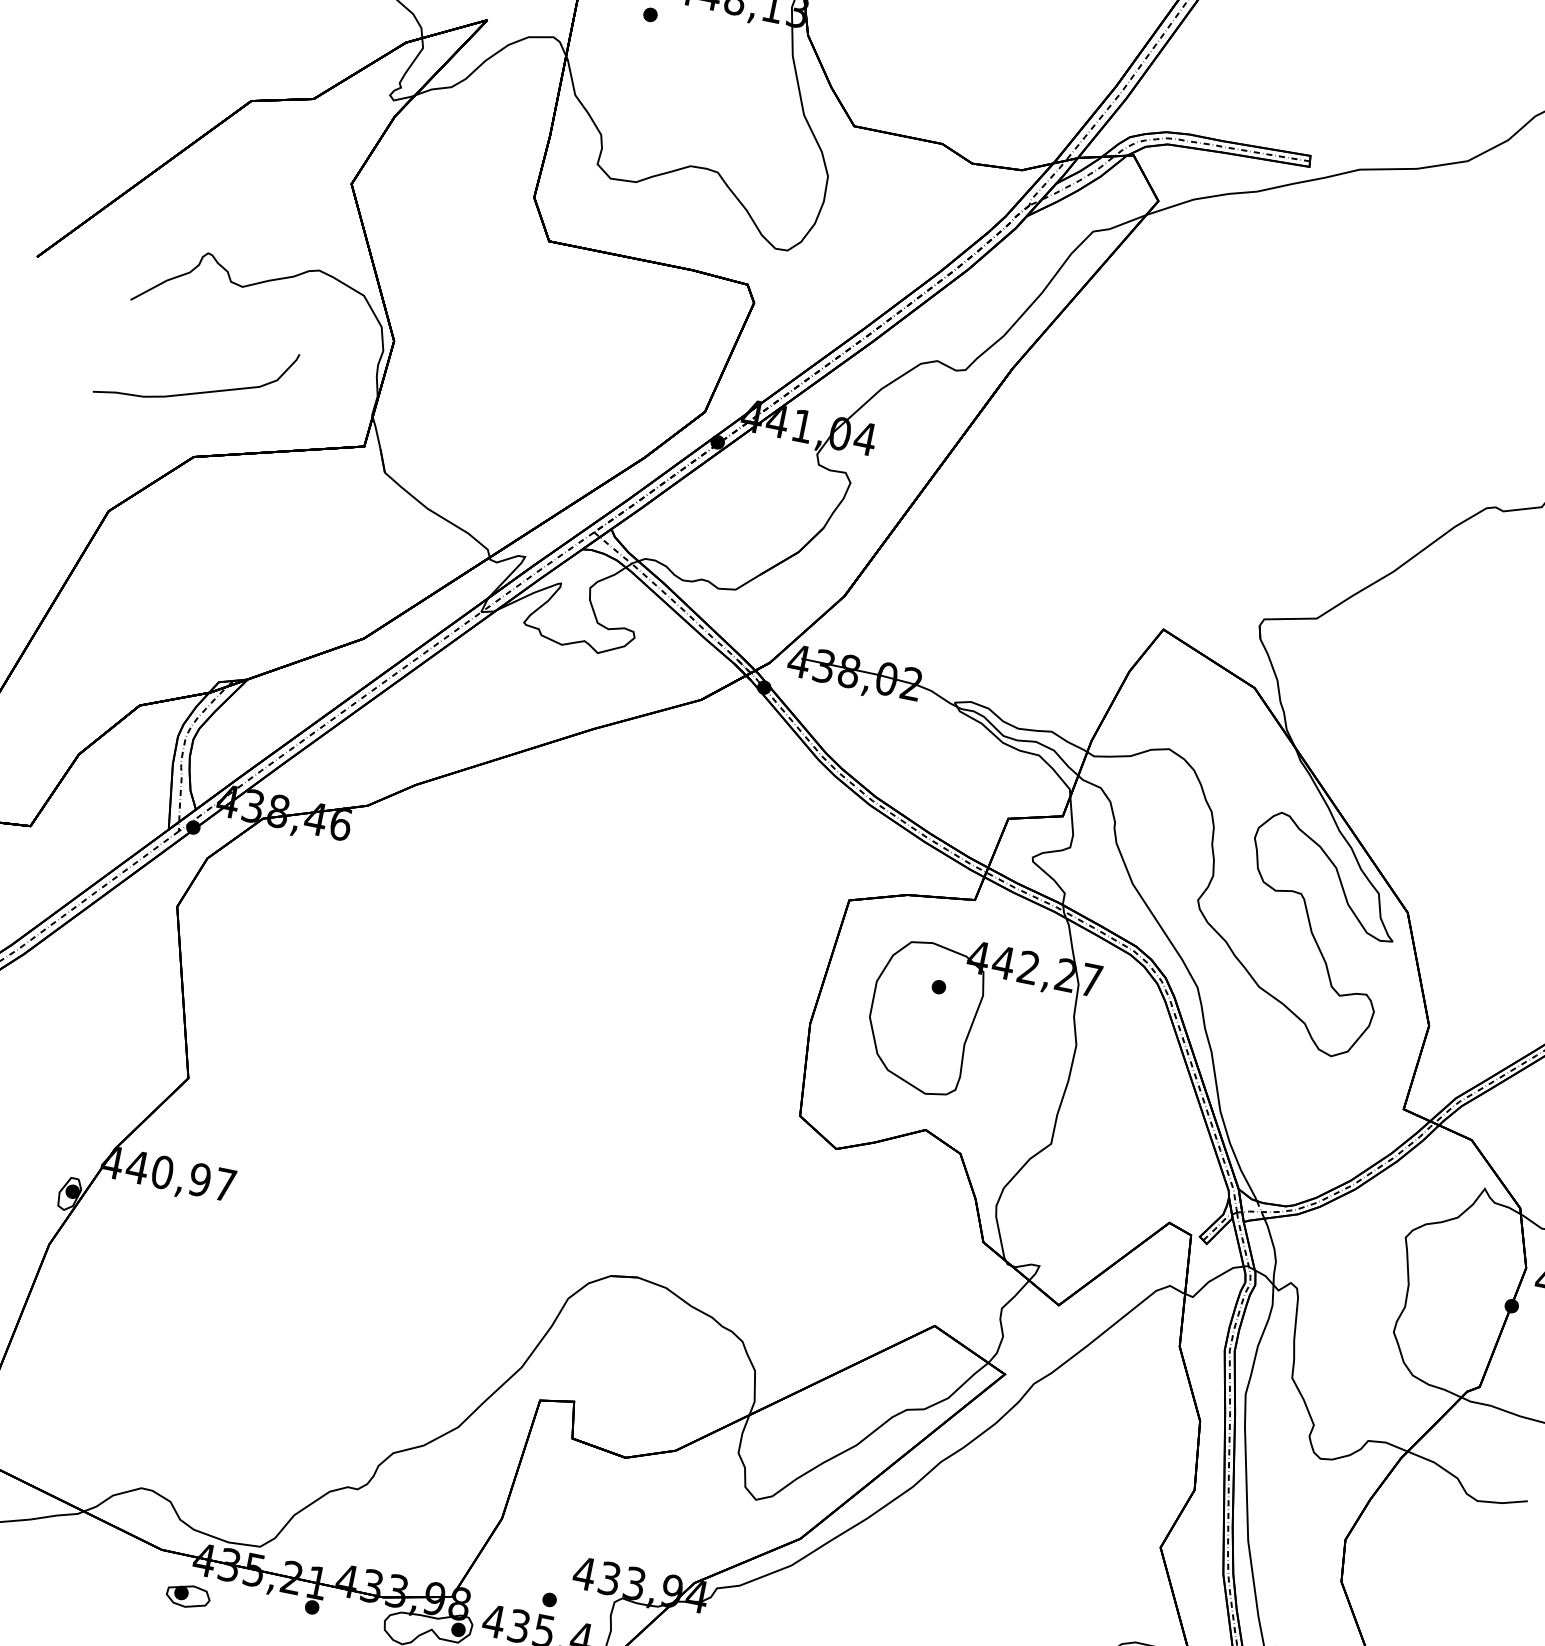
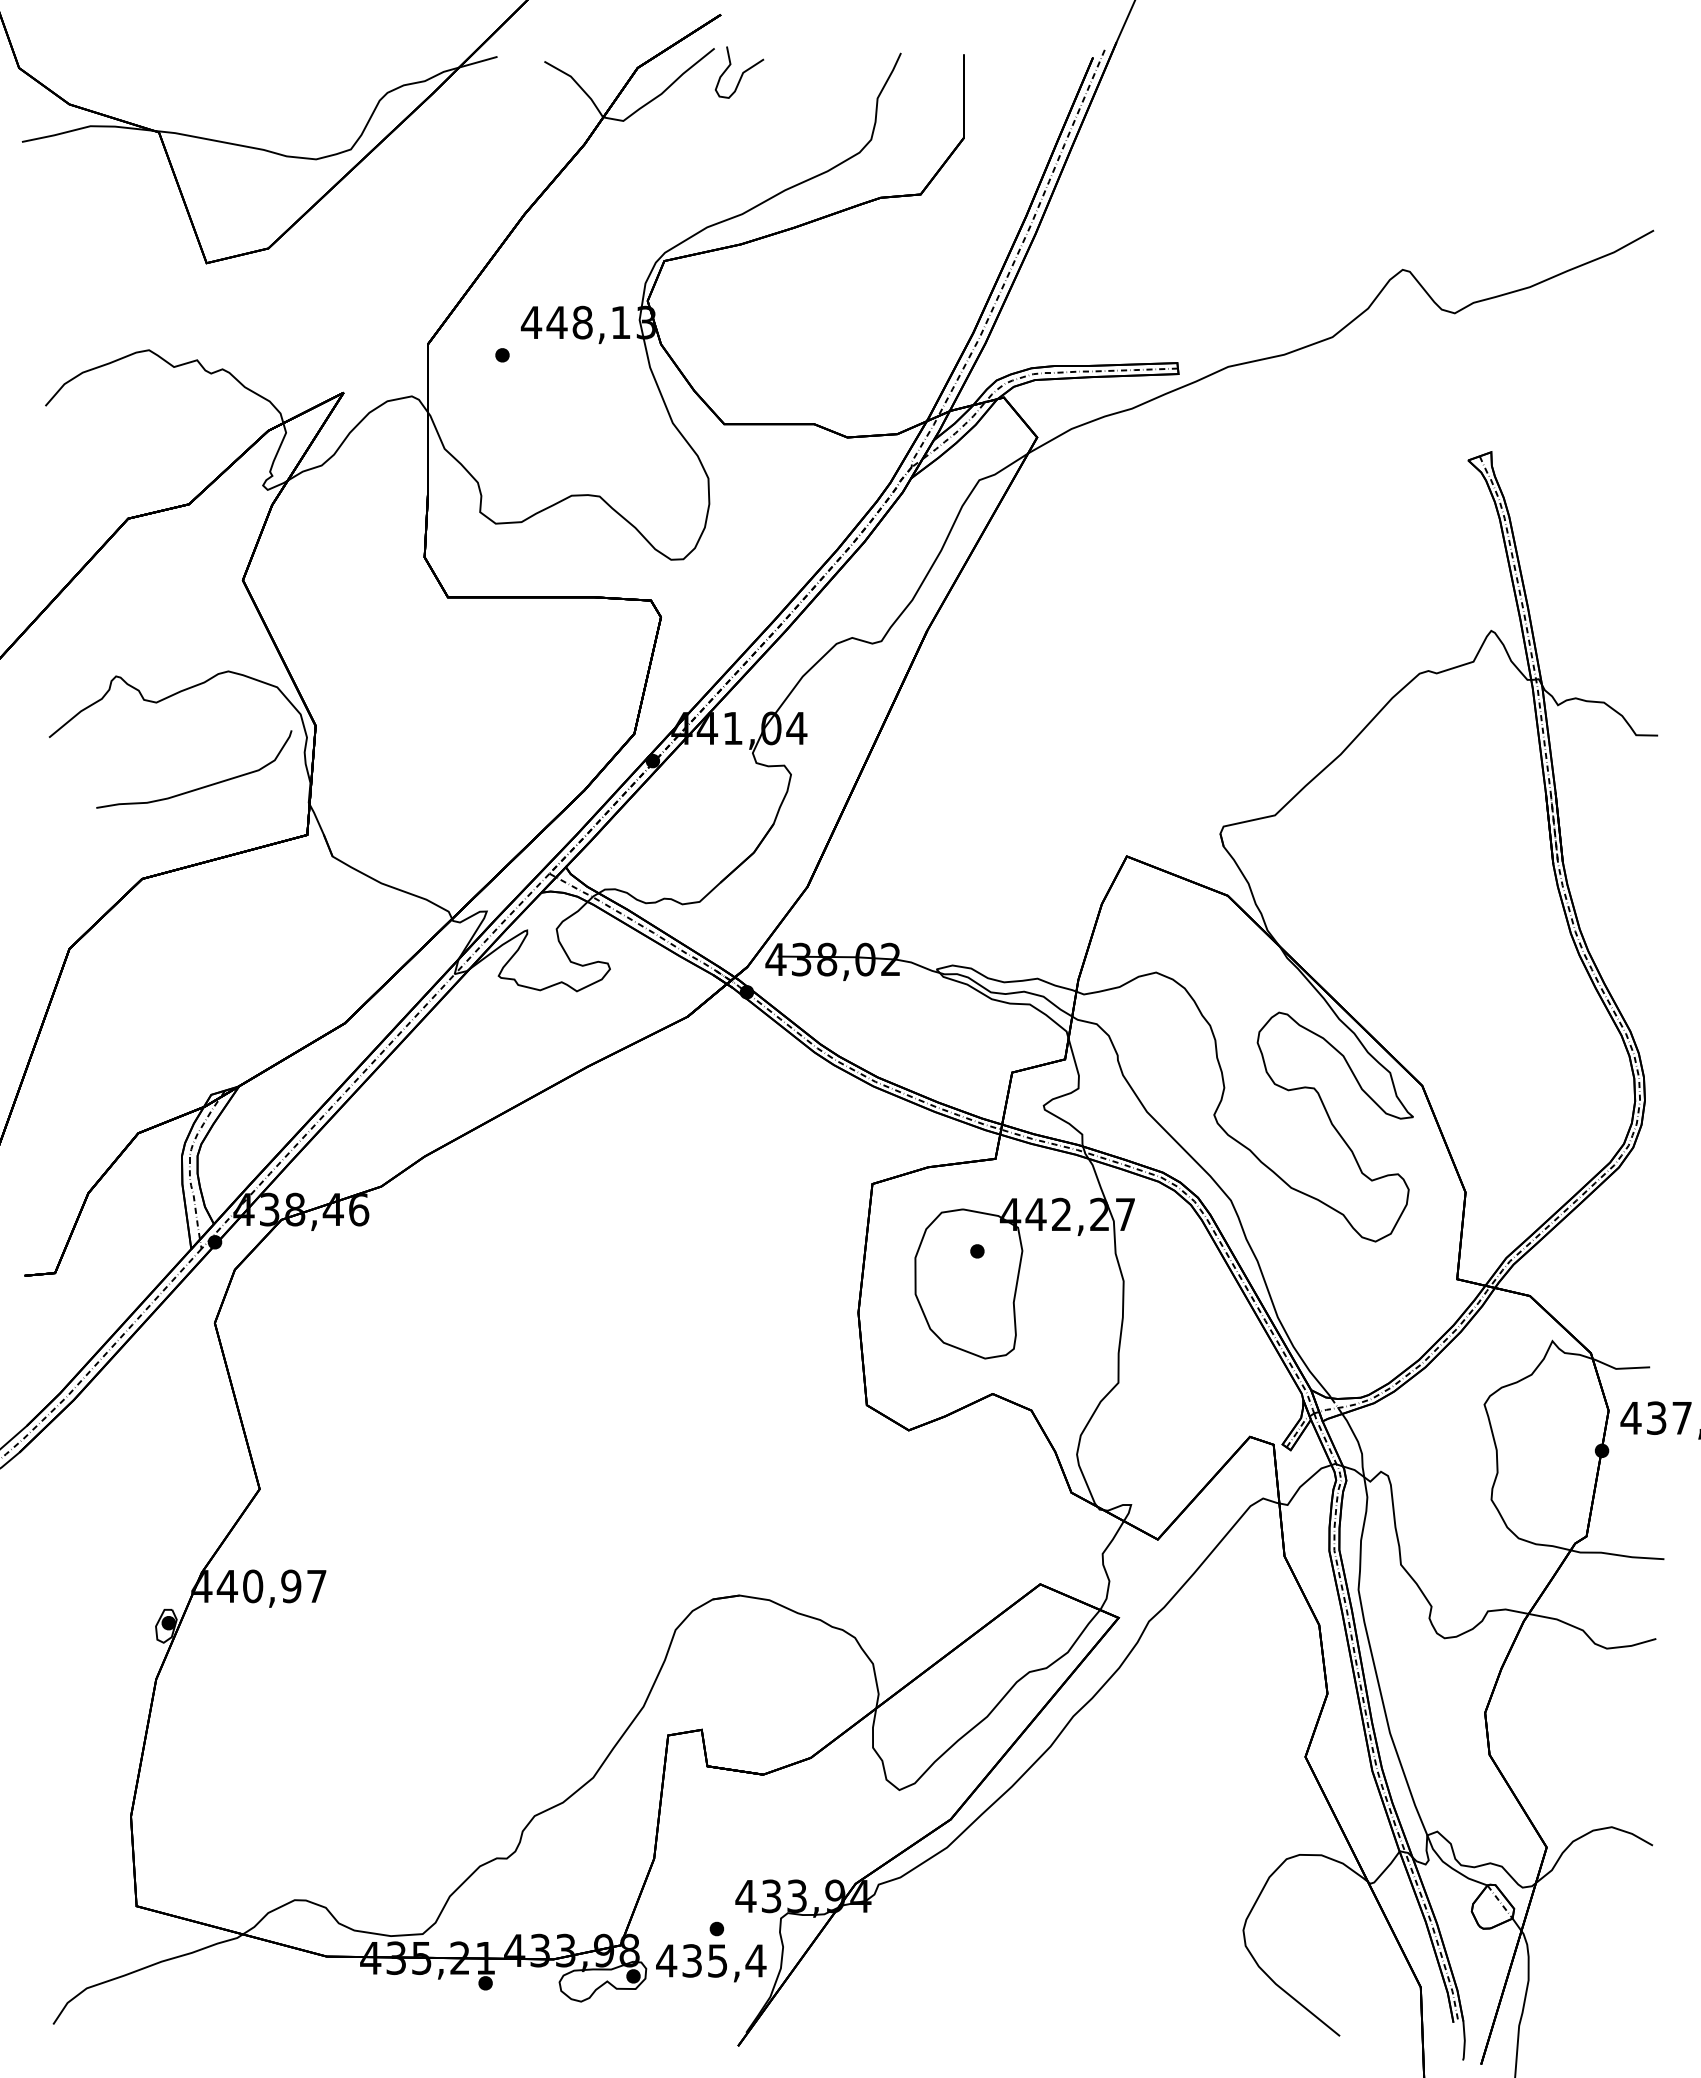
curve: (198, 392) -> (199, 787), moved
part: (187, 1595) -> (361, 1996), removed

